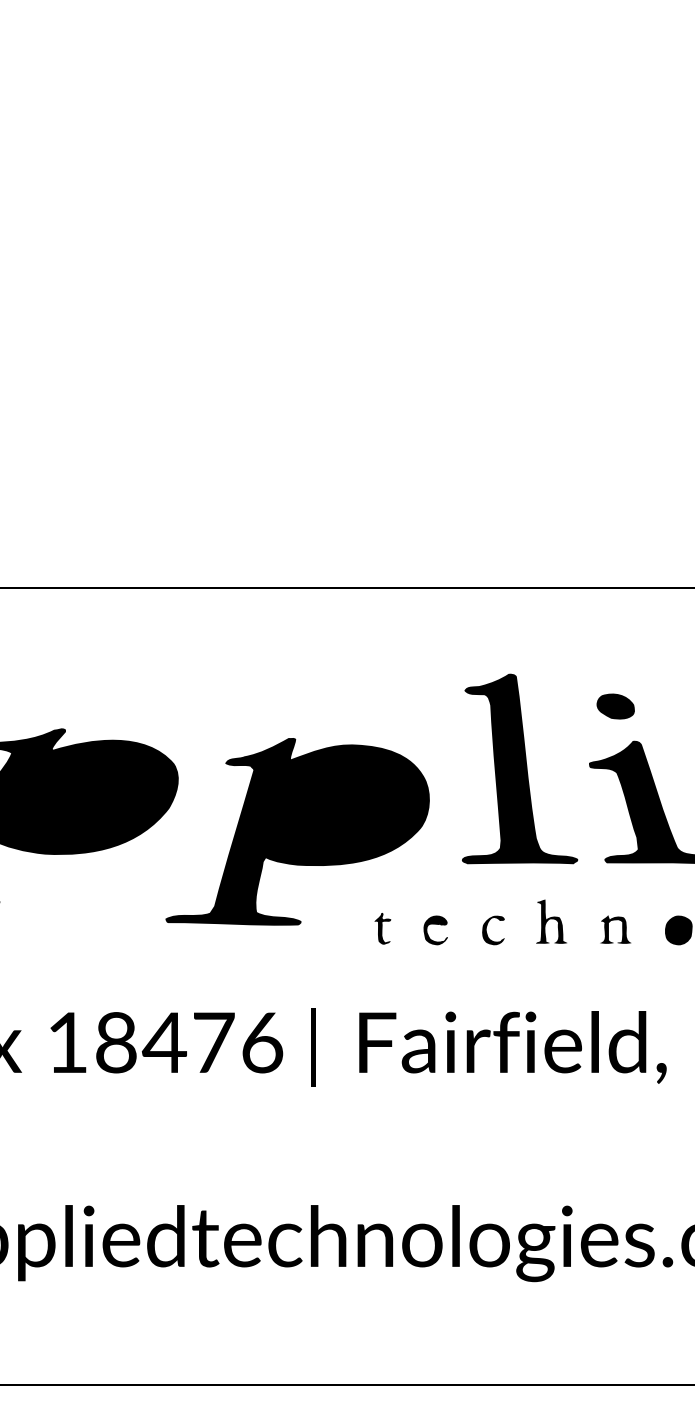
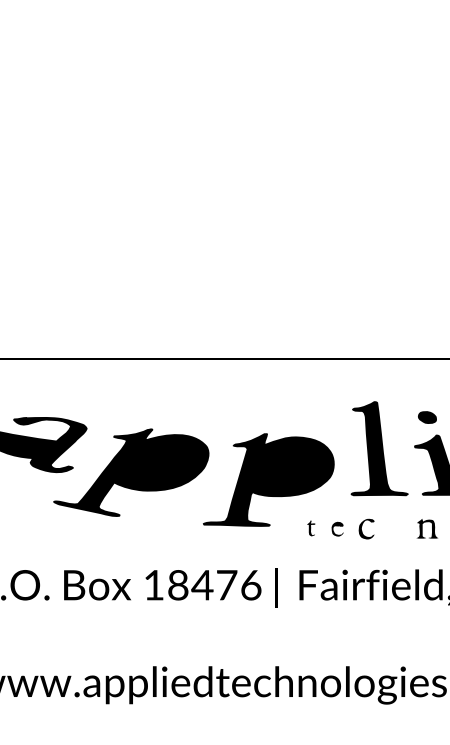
fill: (551, 920) -> (395, 524), removed
part: (615, 928) -> (427, 528), size x1.4
part: (491, 930) -> (365, 529), size x1.4

